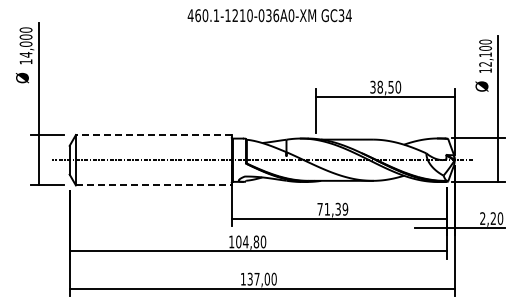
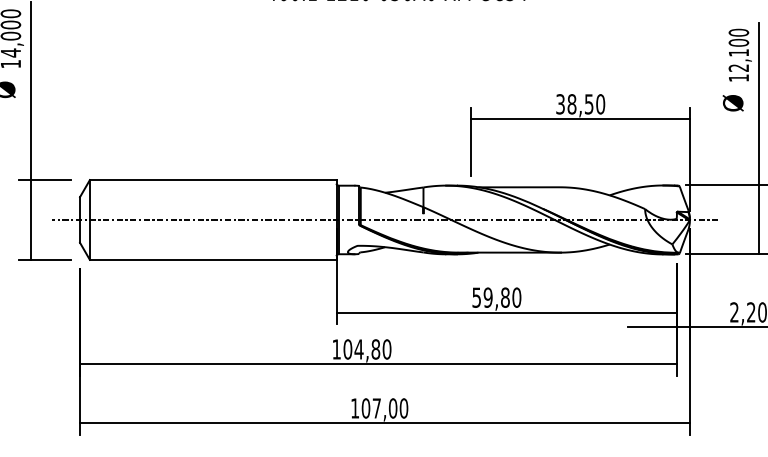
line: (153, 135) -> (212, 180), dashed -> solid
line: (153, 185) -> (212, 259), dashed -> solid
text: (332, 208) -> (496, 296), 71,39 -> 59,80
text: (249, 278) -> (364, 407), 137,00 -> 107,00

